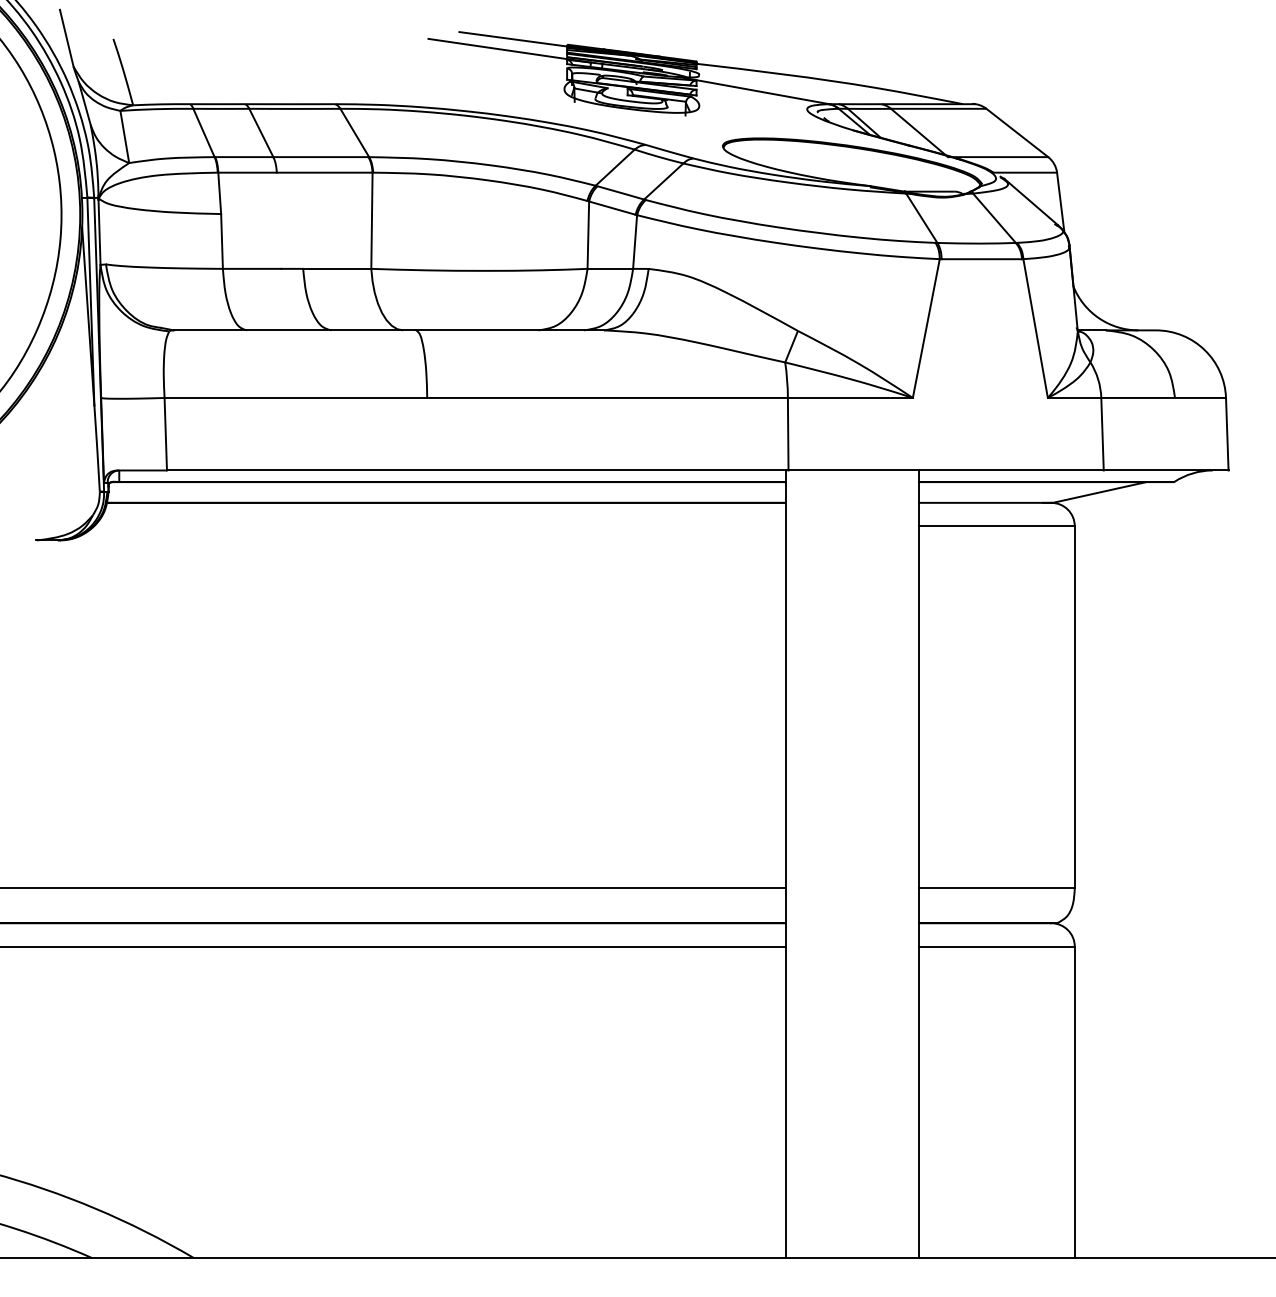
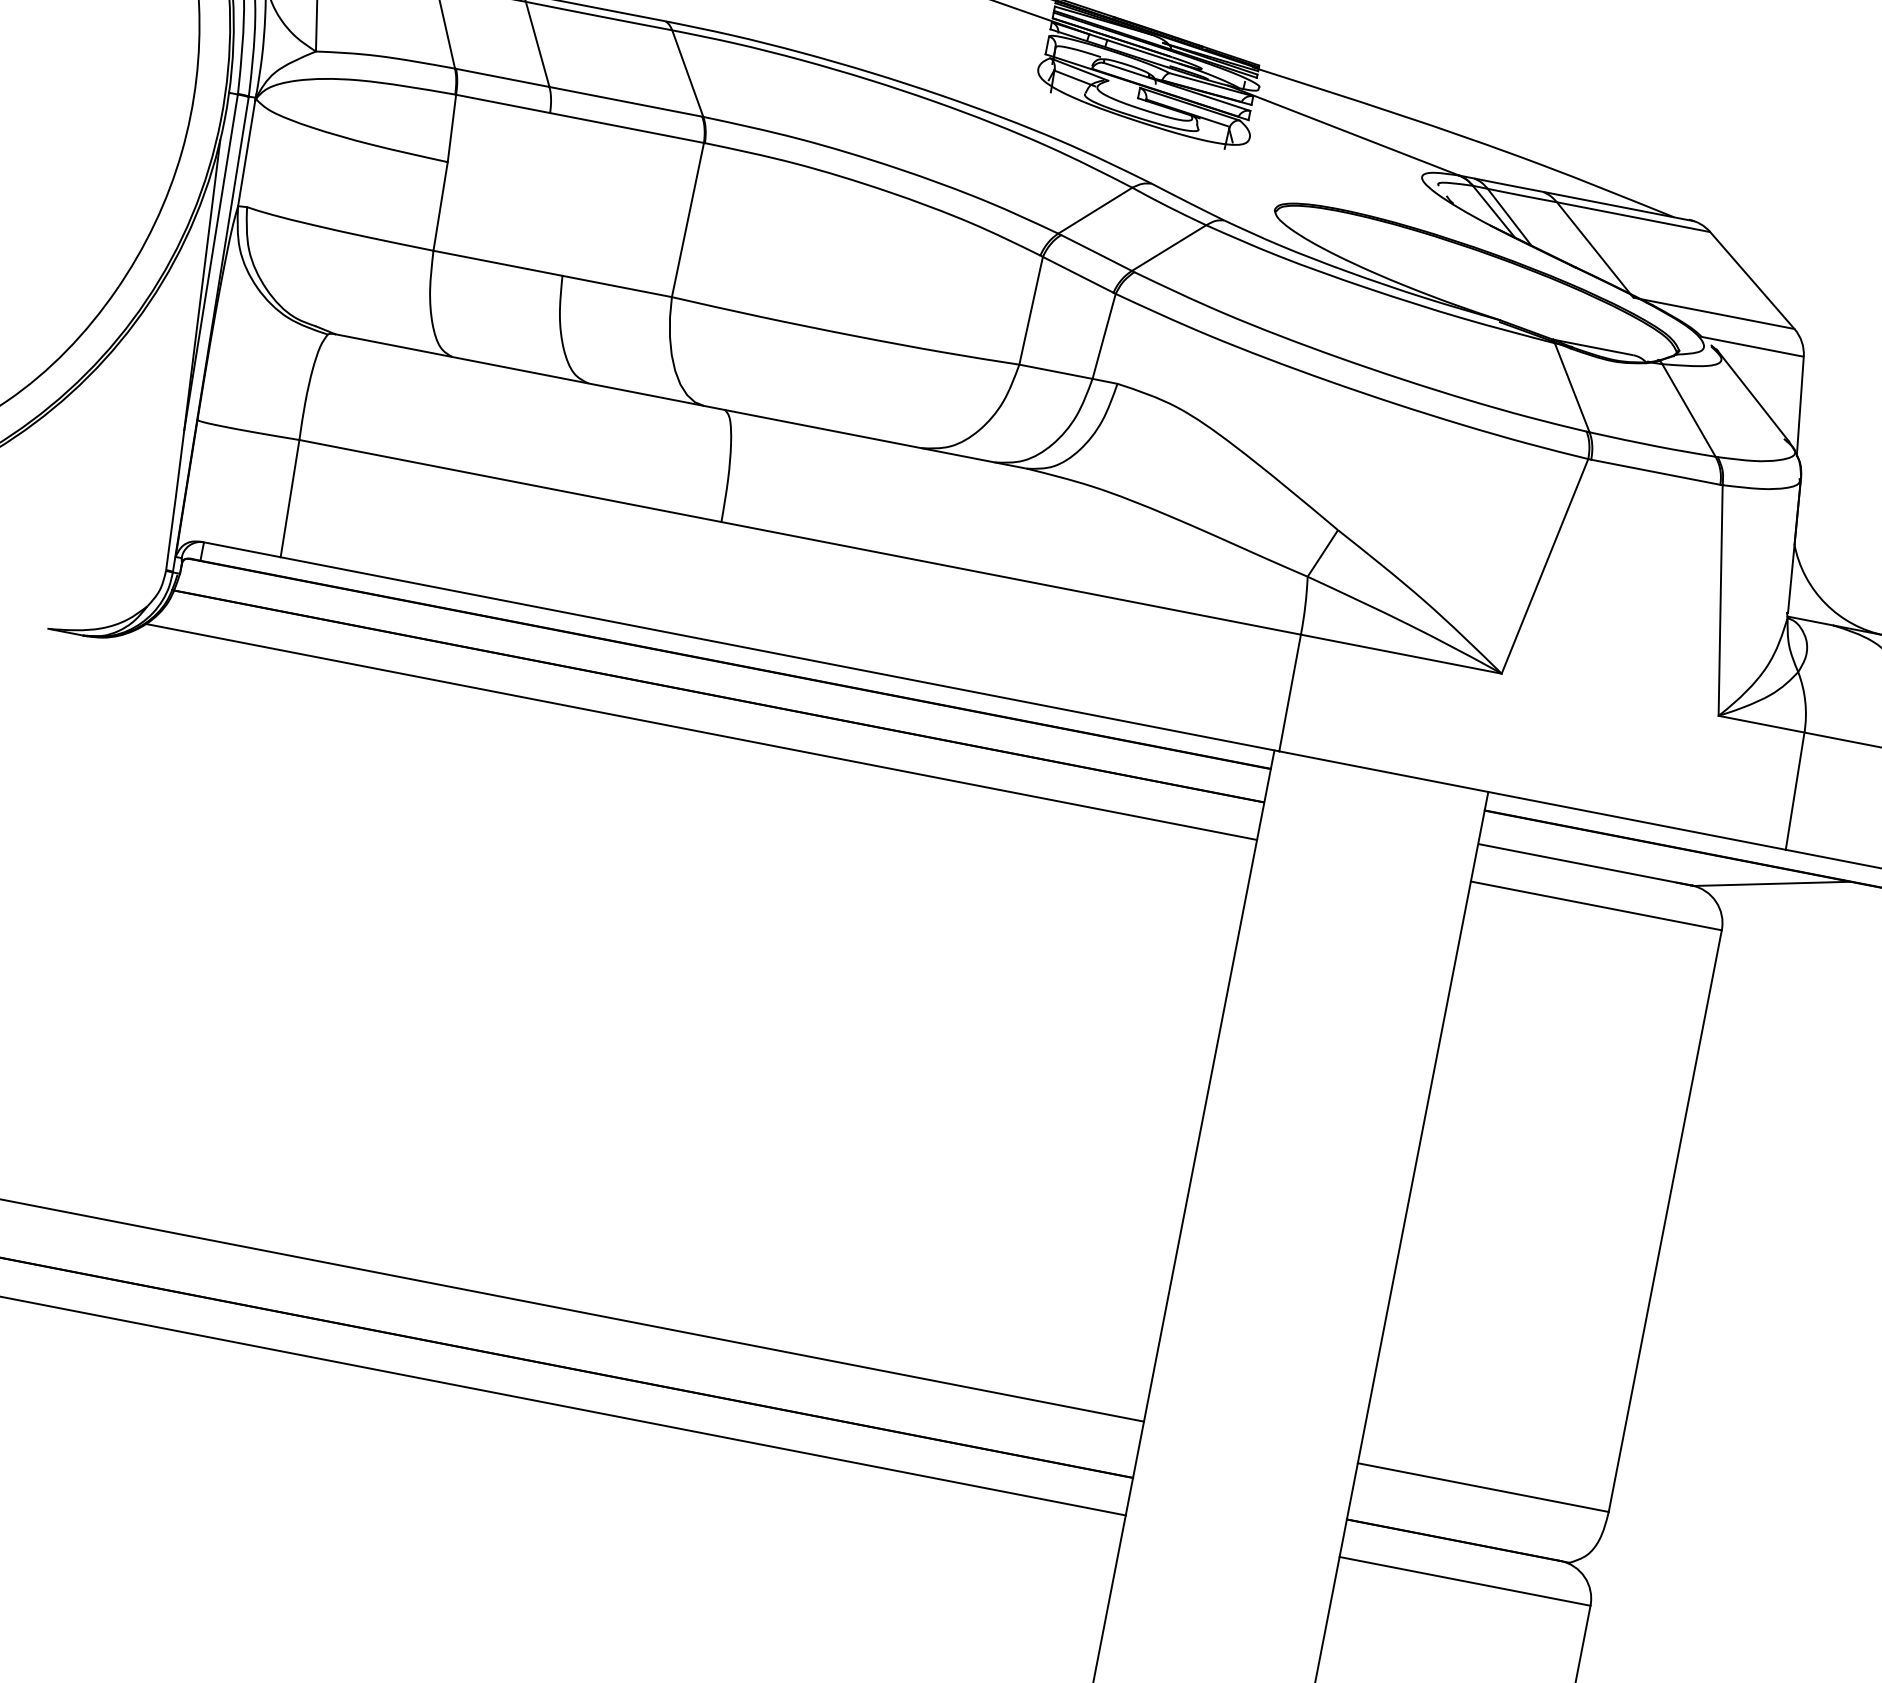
line: (439, 526) -> (701, 732), added

